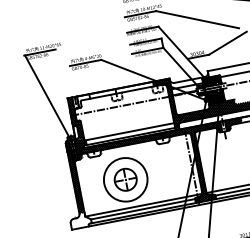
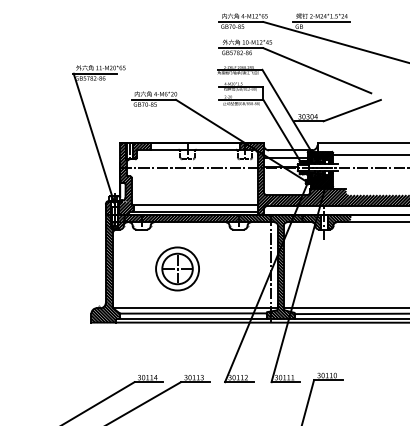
hatch: (83, 100) -> (141, 150), added
circle: (125, 179) -> (177, 268), size x0.71
hatch: (80, 220) -> (105, 312), added

